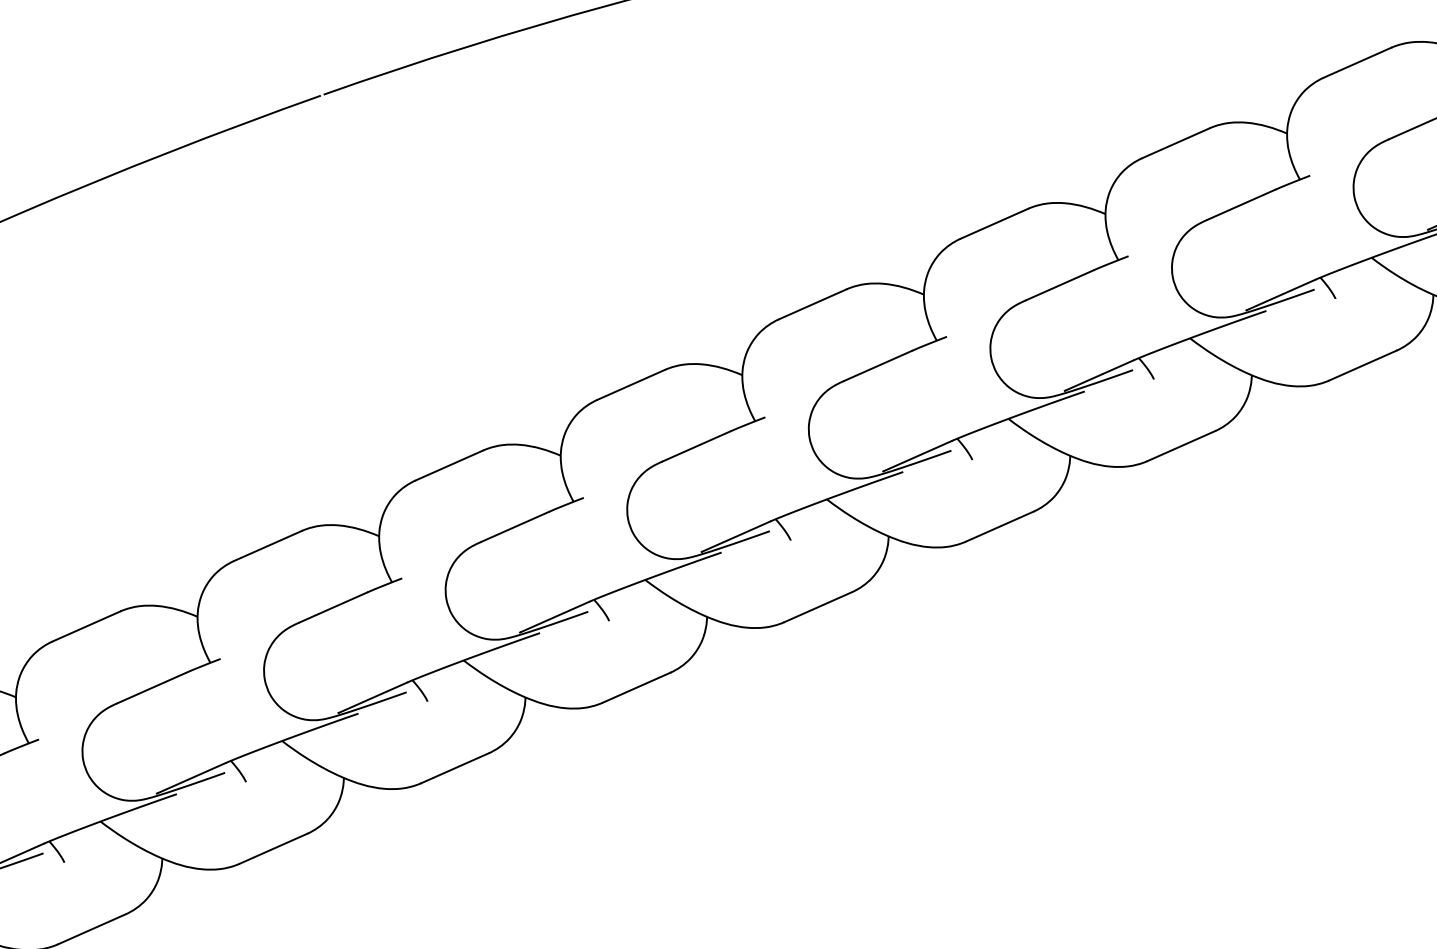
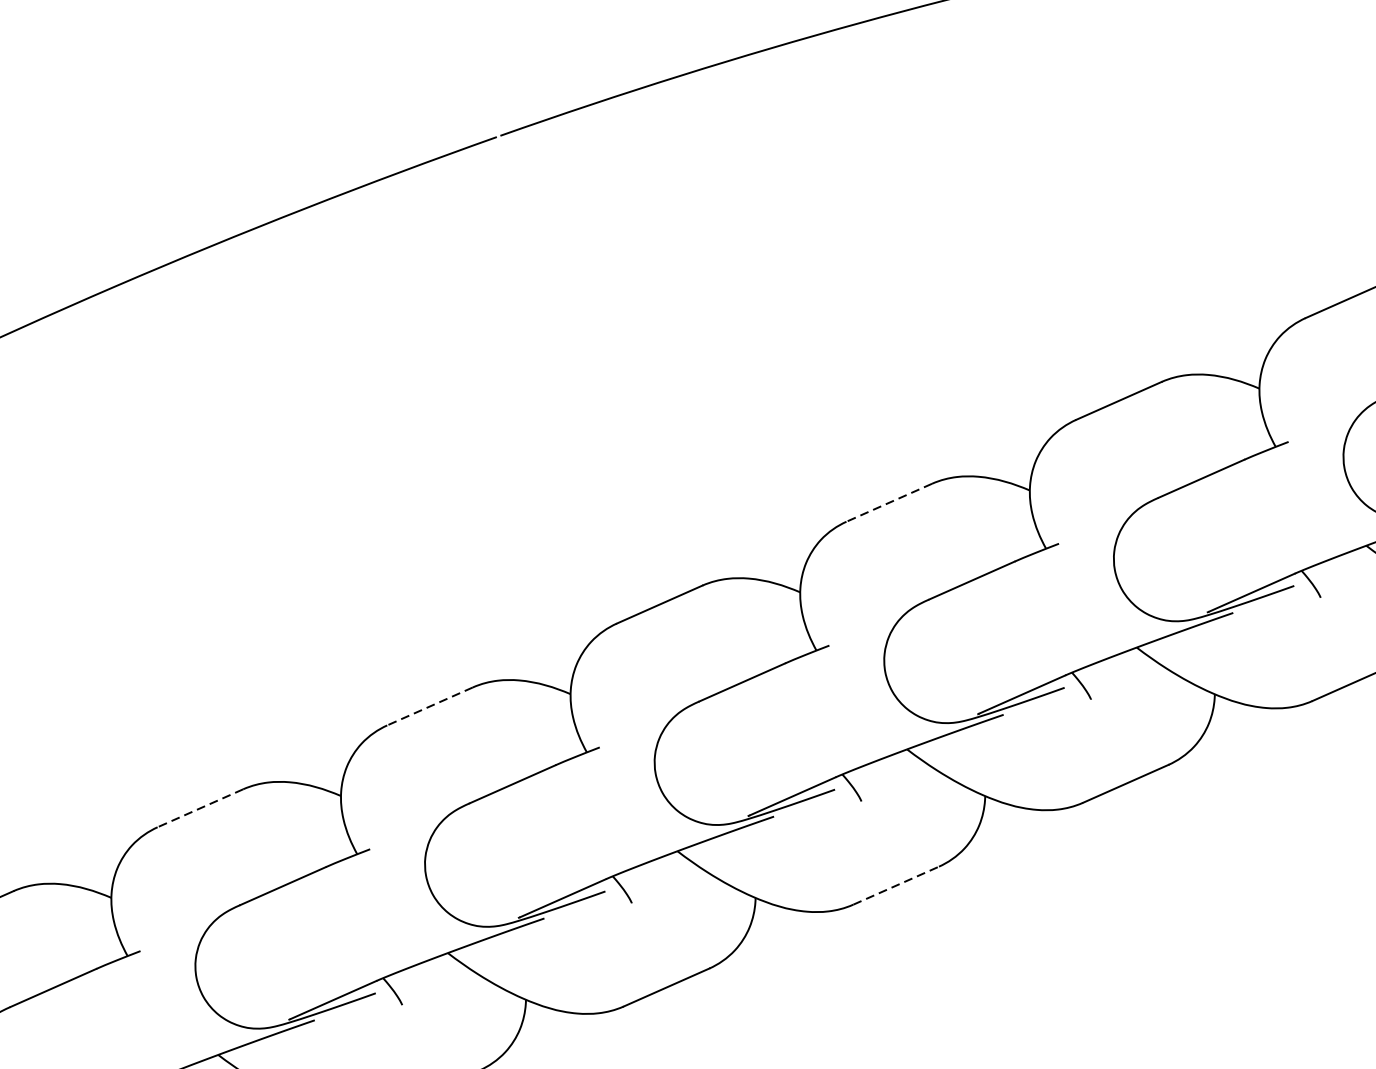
line: (630, 385) -> (888, 503), solid -> dashed
line: (267, 546) -> (429, 707), solid -> dashed
line: (85, 626) -> (199, 808), solid -> dashed
line: (637, 687) -> (897, 885), solid -> dashed

